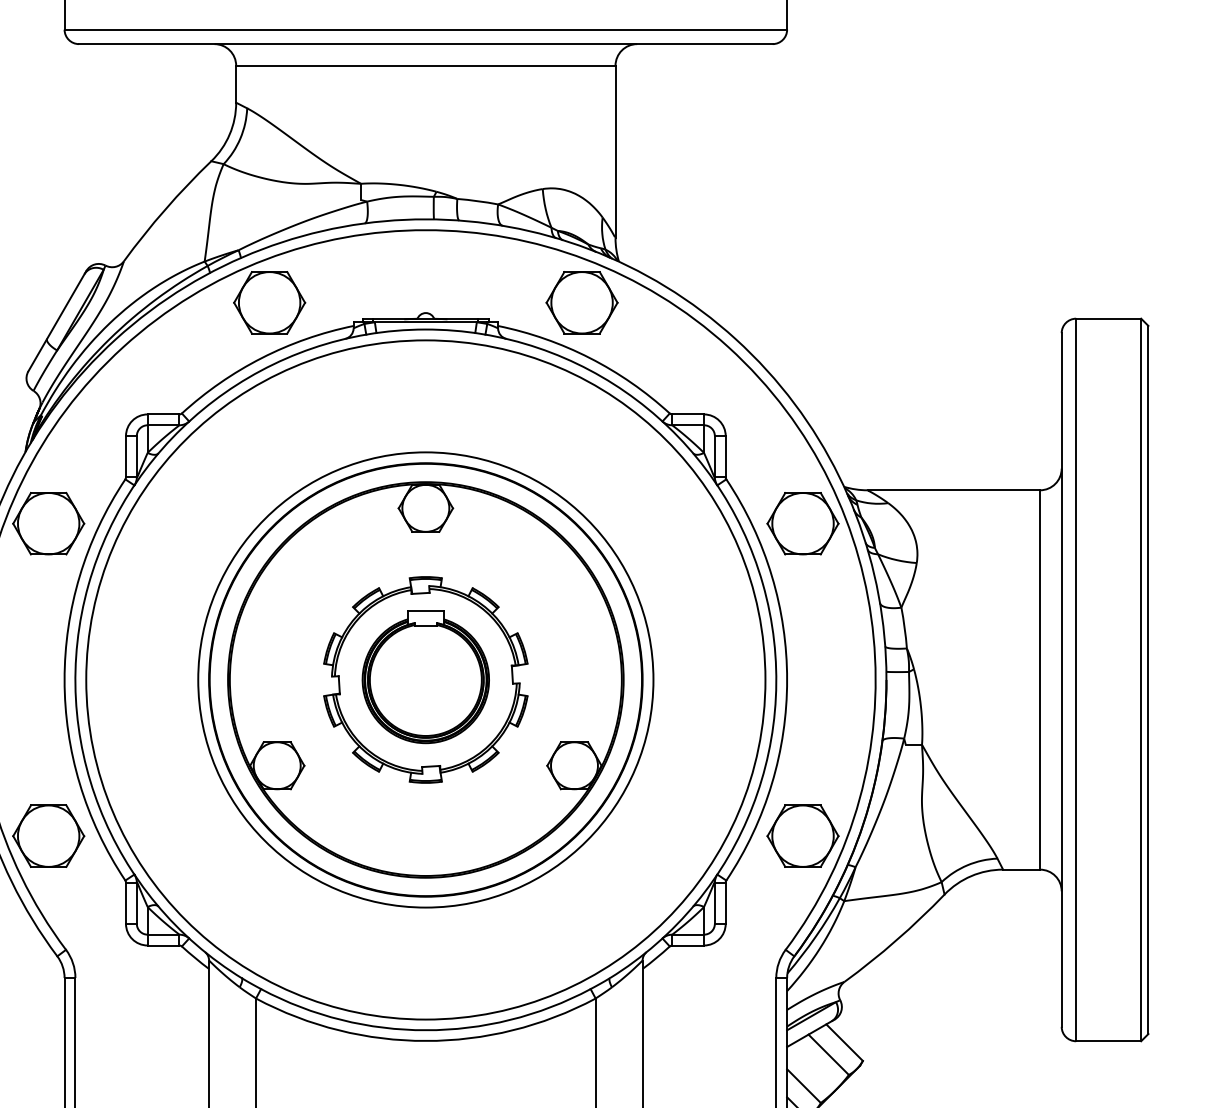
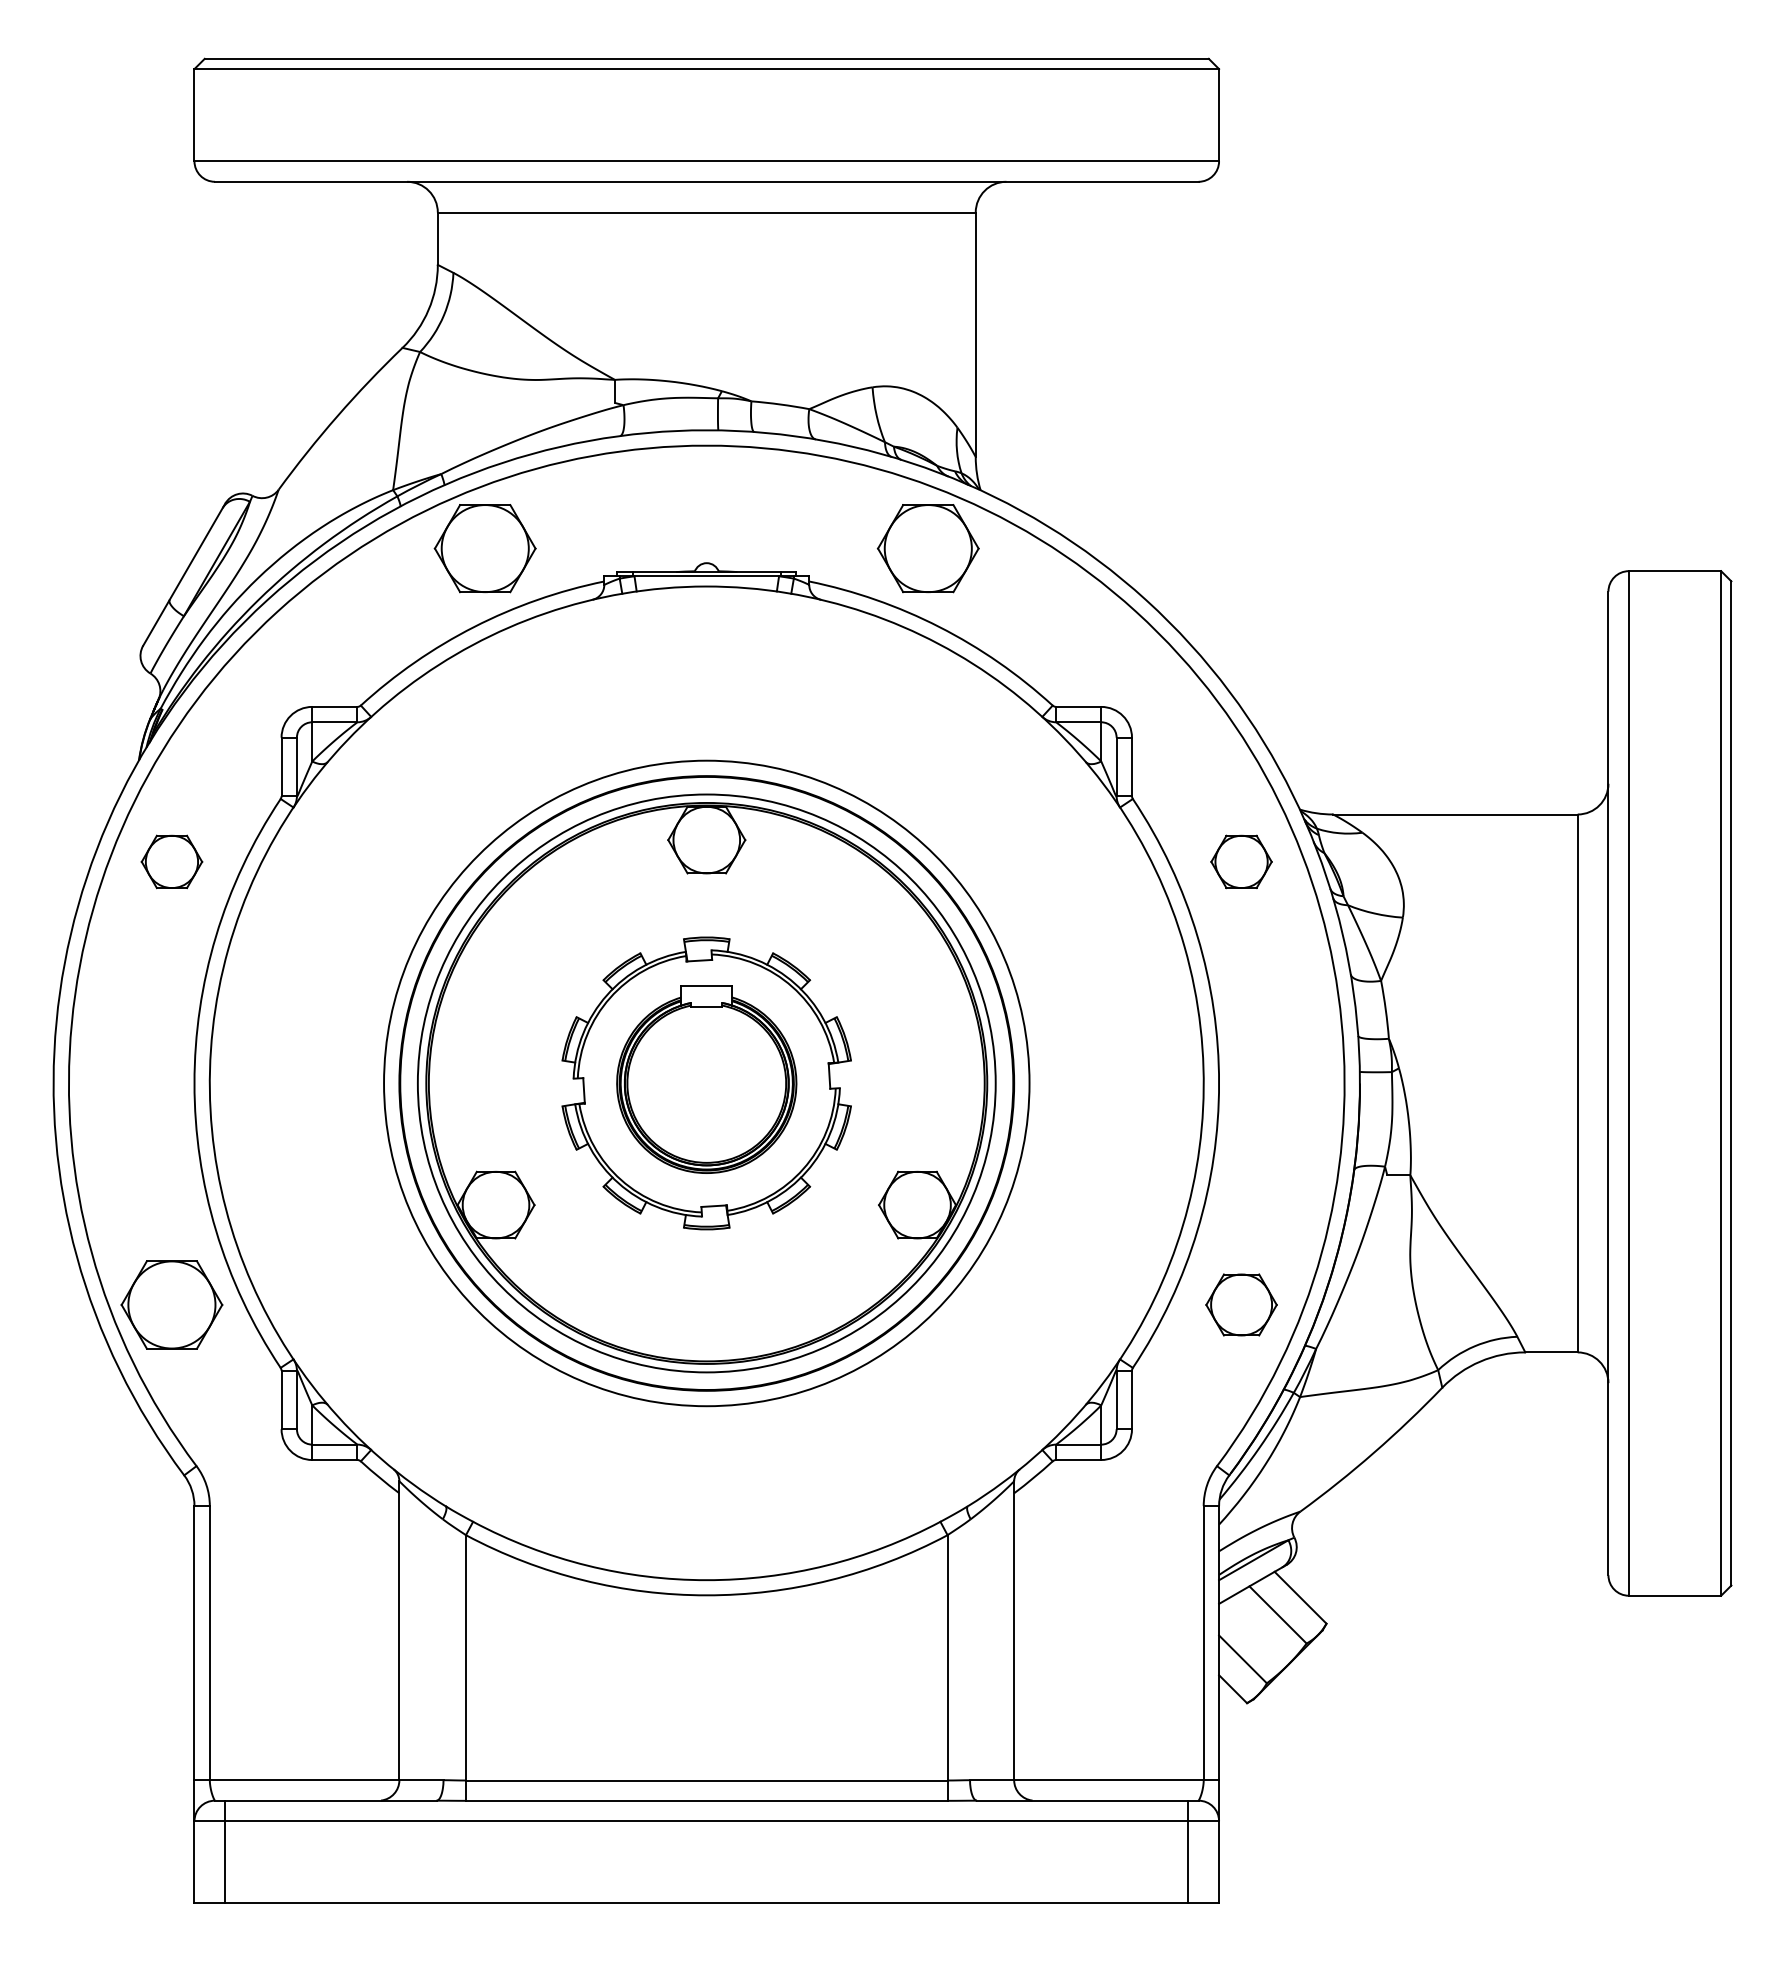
part: (48, 523) -> (171, 861), size x0.6
part: (802, 523) -> (1241, 861), size x0.6
circle: (425, 680) -> (706, 1083), size x0.6
part: (802, 835) -> (1241, 1304), size x0.7

